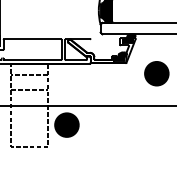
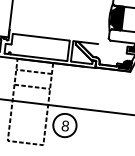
fill: (66, 124) -> (64, 124), removed

